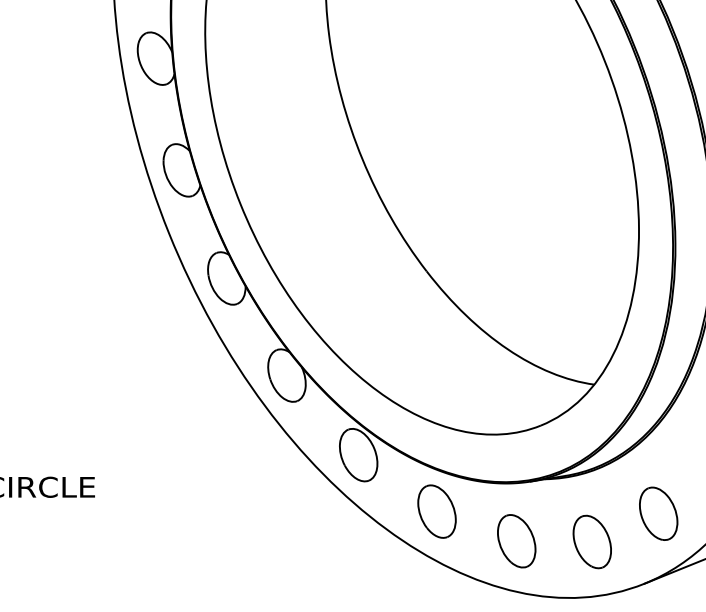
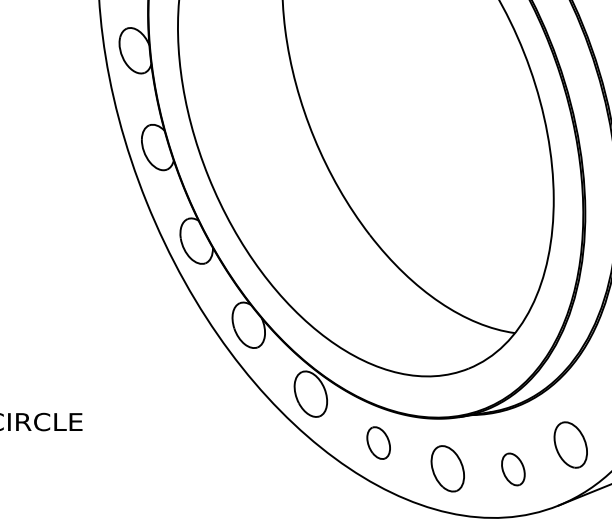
part: (436, 510) -> (378, 442), size x0.7
part: (592, 542) -> (513, 469), size x0.7

